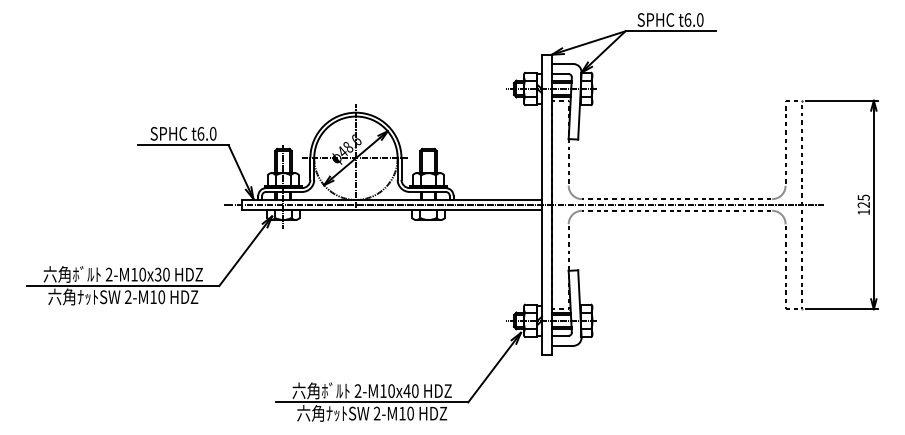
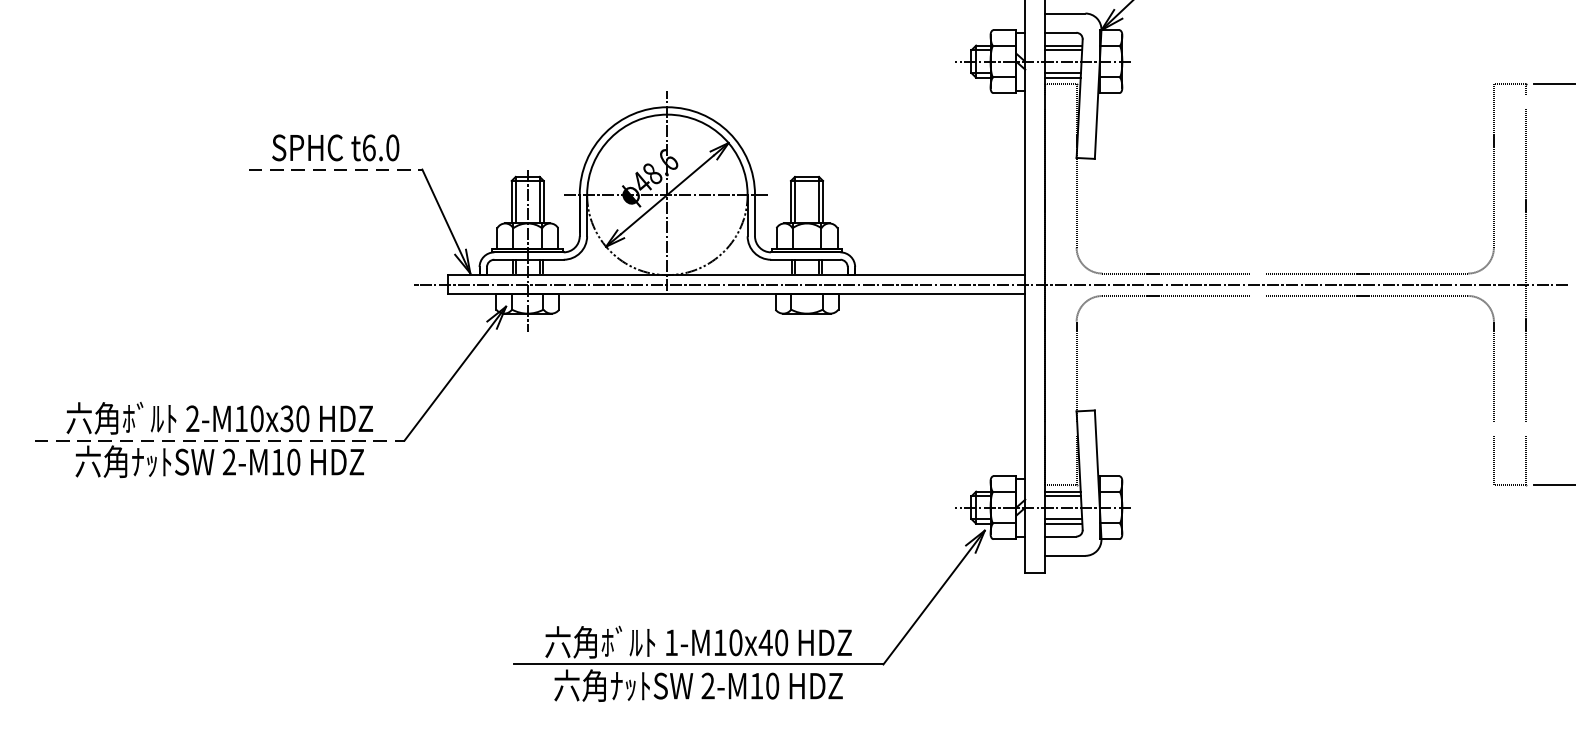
line: (184, 145) -> (337, 170), solid -> dashed
line: (123, 285) -> (220, 439), solid -> dashed
text: (357, 390) -> (670, 641), 2-M10x40 -> 1-M10x40

